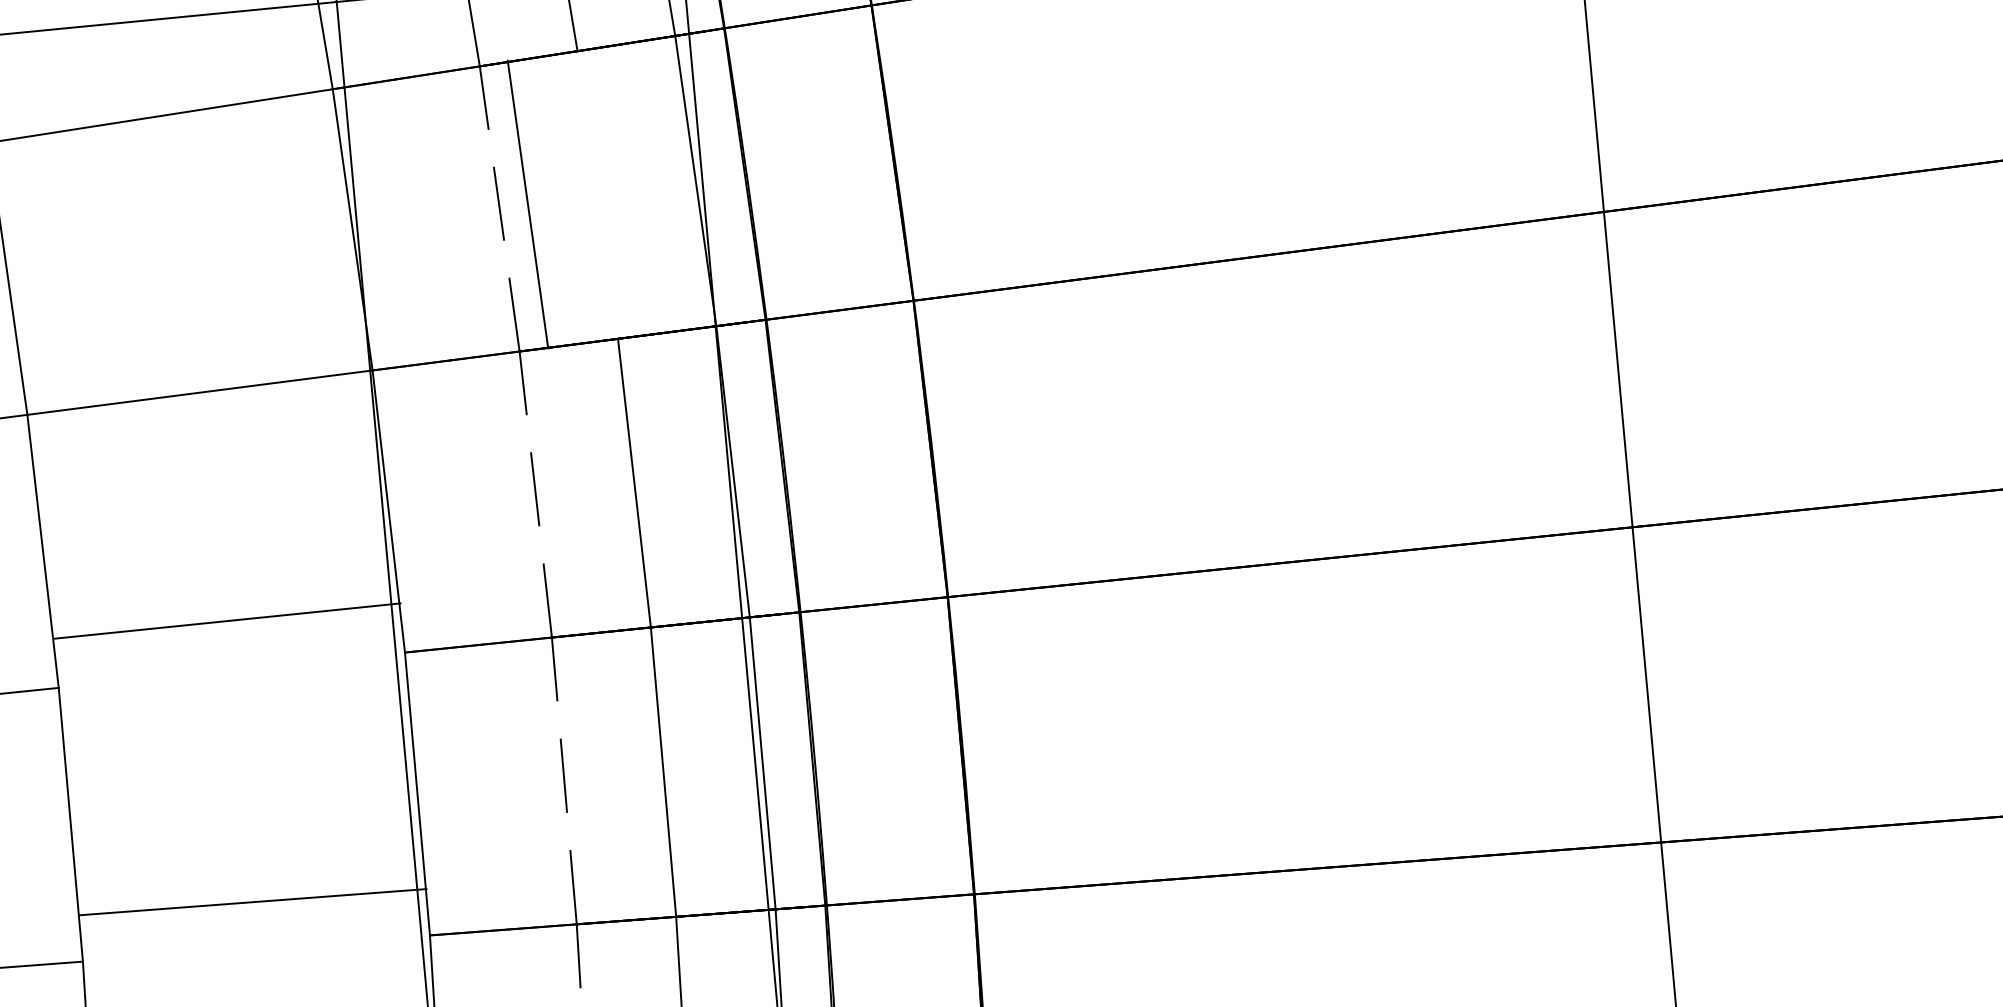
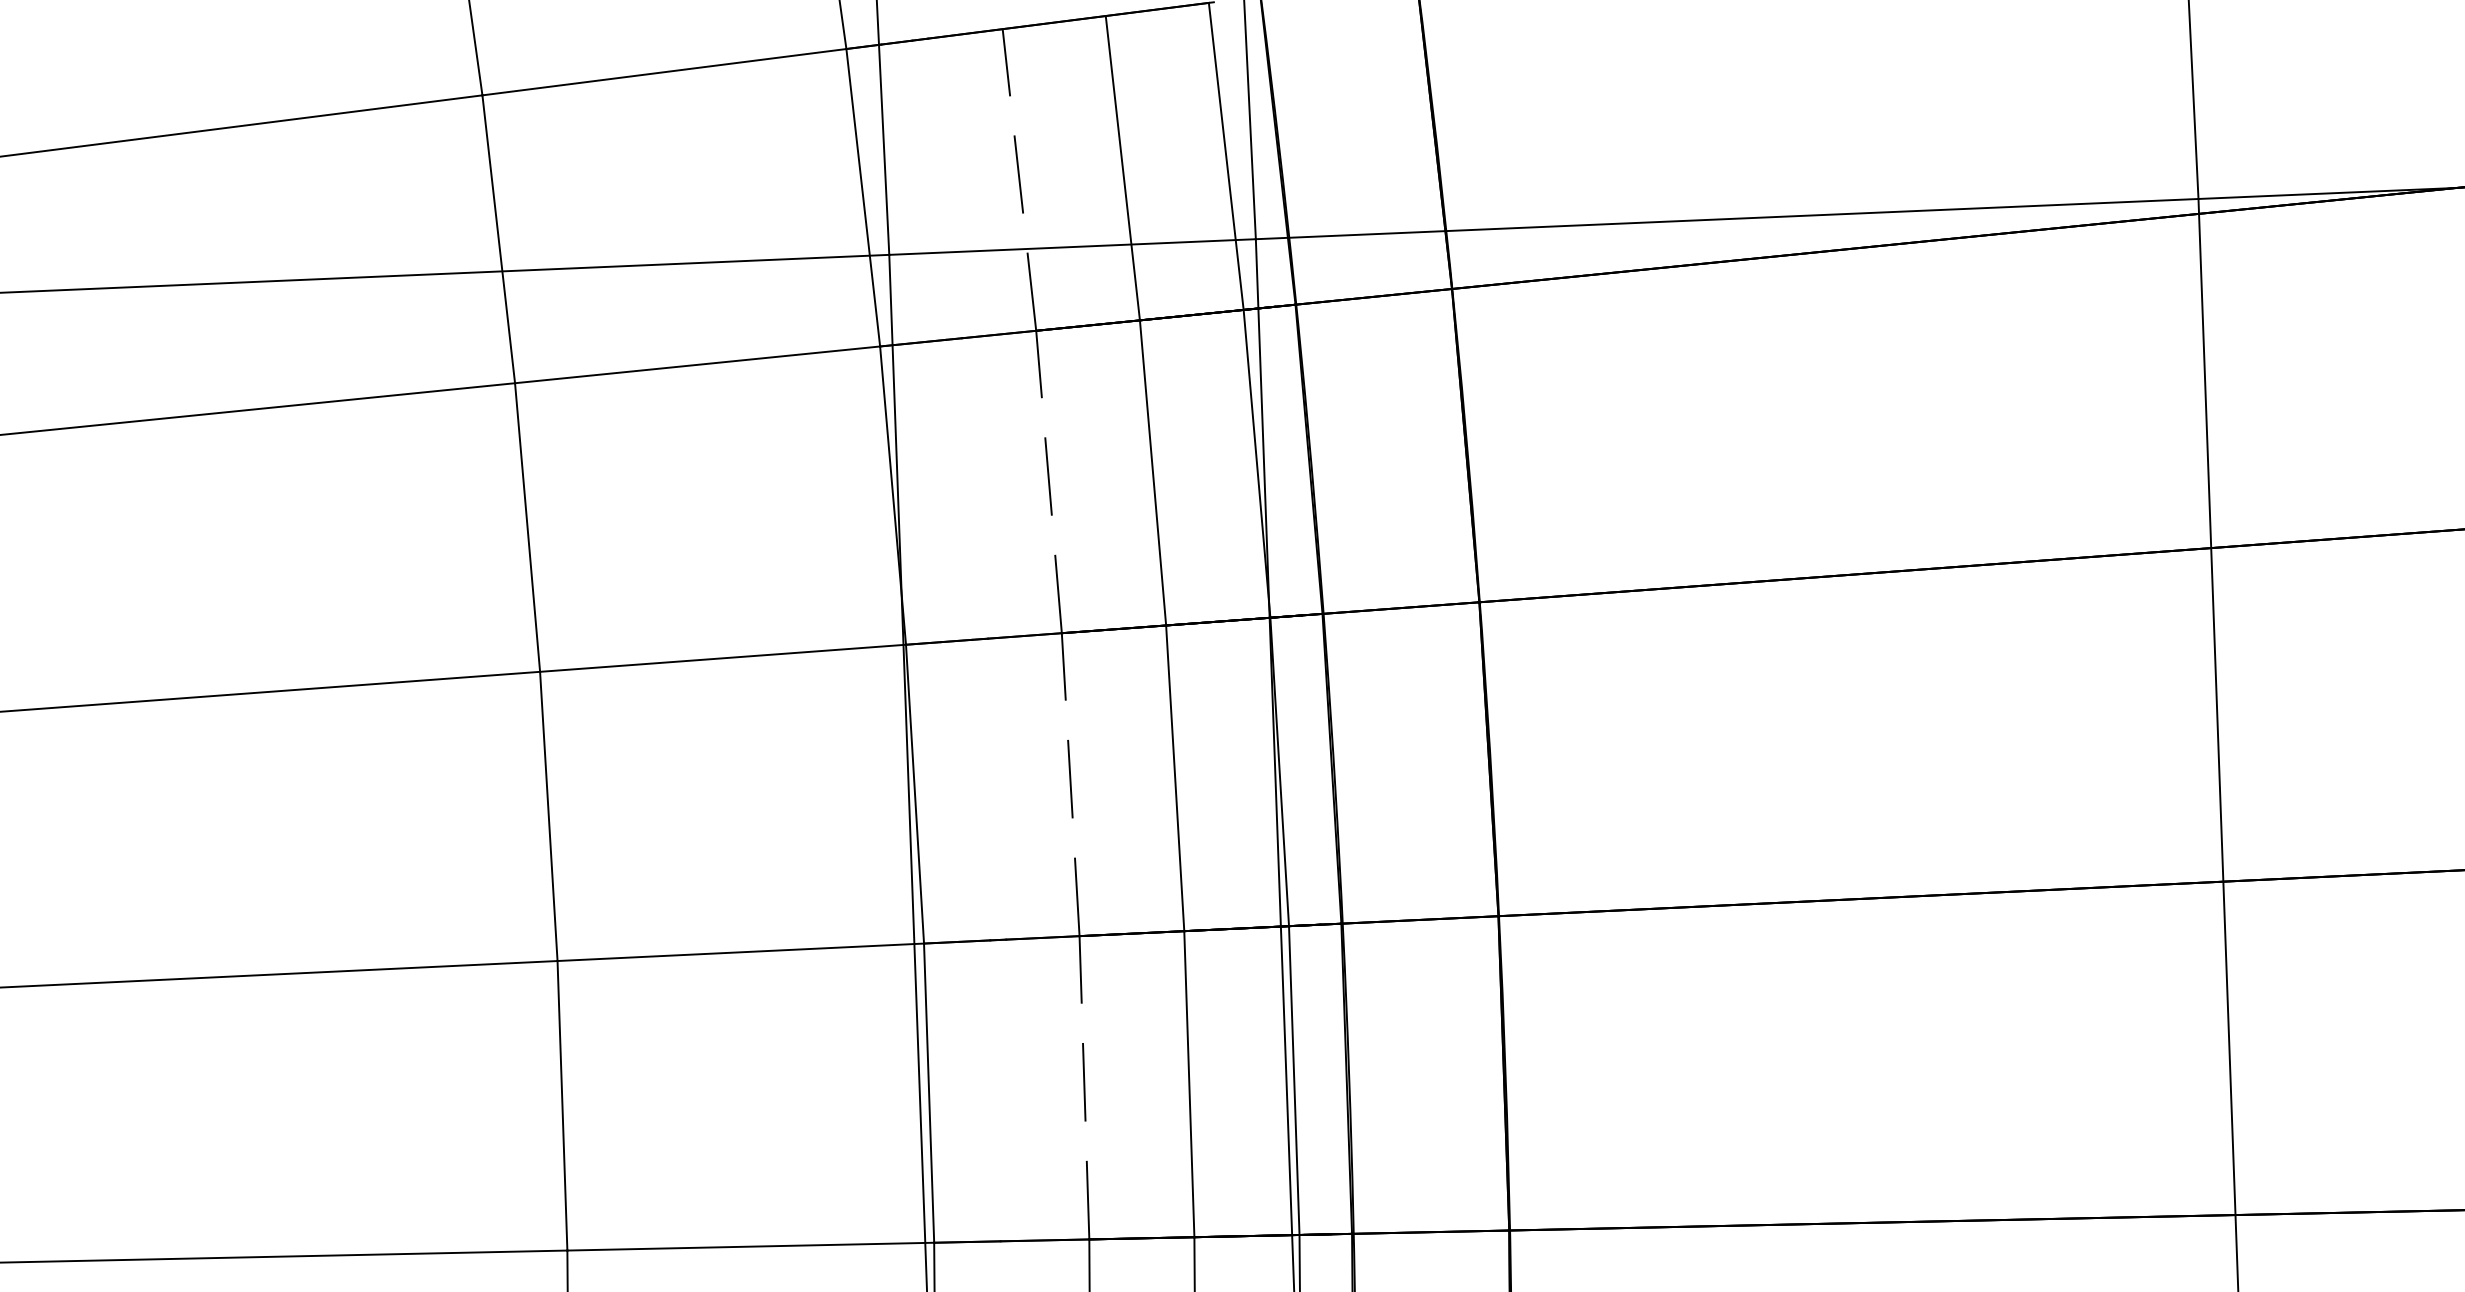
line: (527, 204) -> (1152, 472), moved
line: (227, 621) -> (740, 952), moved
line: (252, 902) -> (750, 1246), moved

